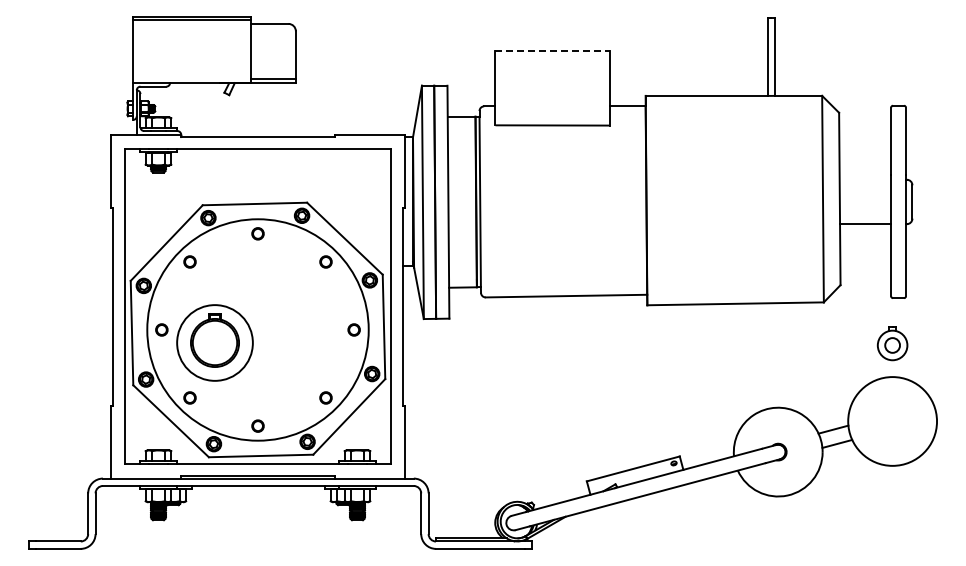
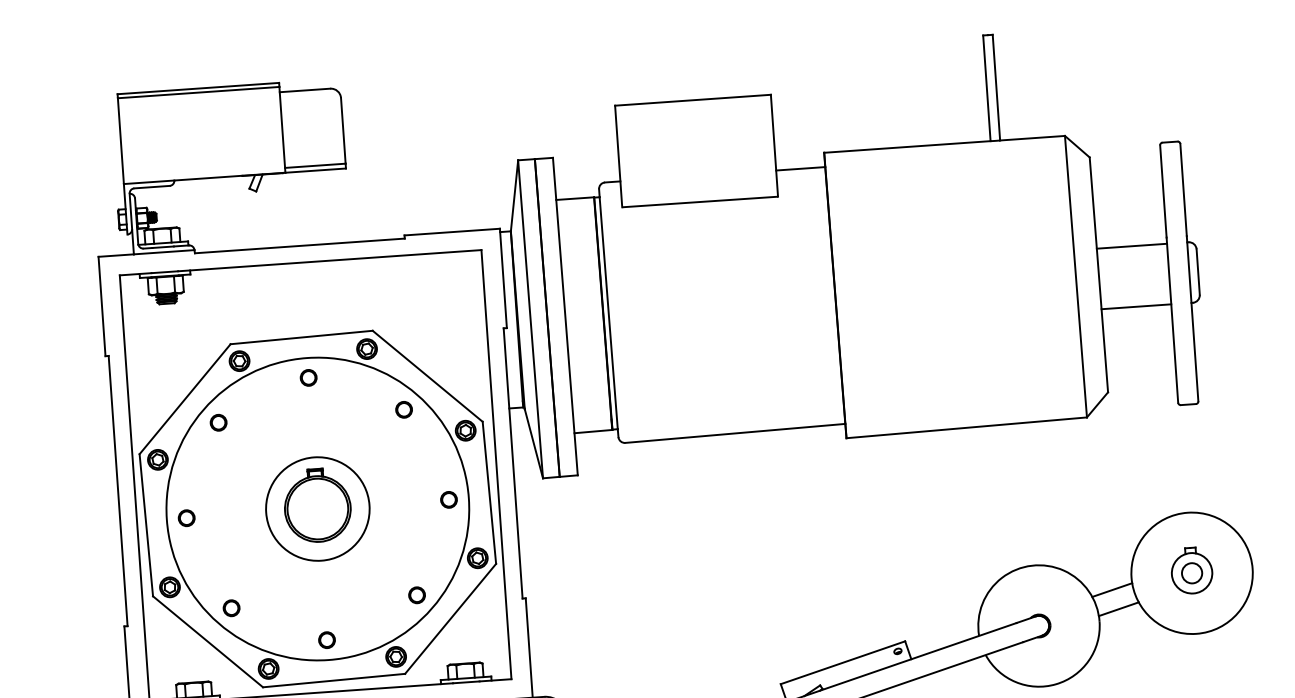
line: (553, 50) -> (694, 99), dashed -> solid
line: (865, 179) -> (1132, 245), added
part: (214, 342) -> (317, 508), moved
part: (892, 343) -> (1191, 570), moved

